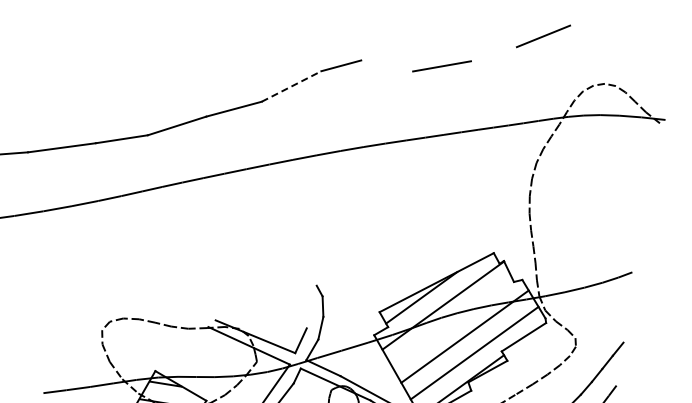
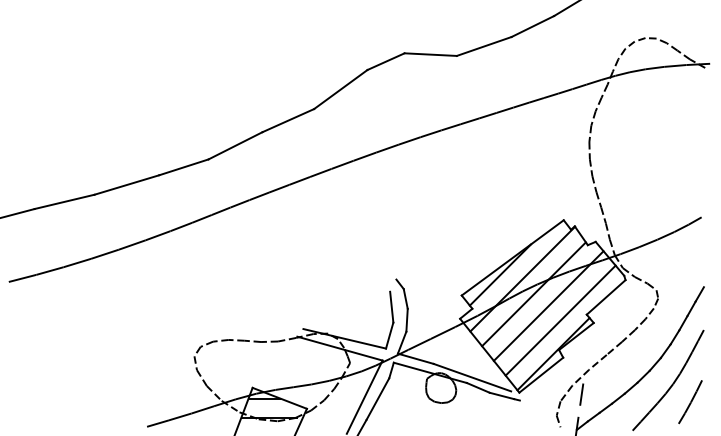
line: (493, 54) -> (532, 26), added
line: (386, 65) -> (430, 54), added
line: (292, 86) -> (341, 89), dashed -> solid
line: (307, 311) -> (391, 306), added
line: (451, 322) -> (533, 294), added

